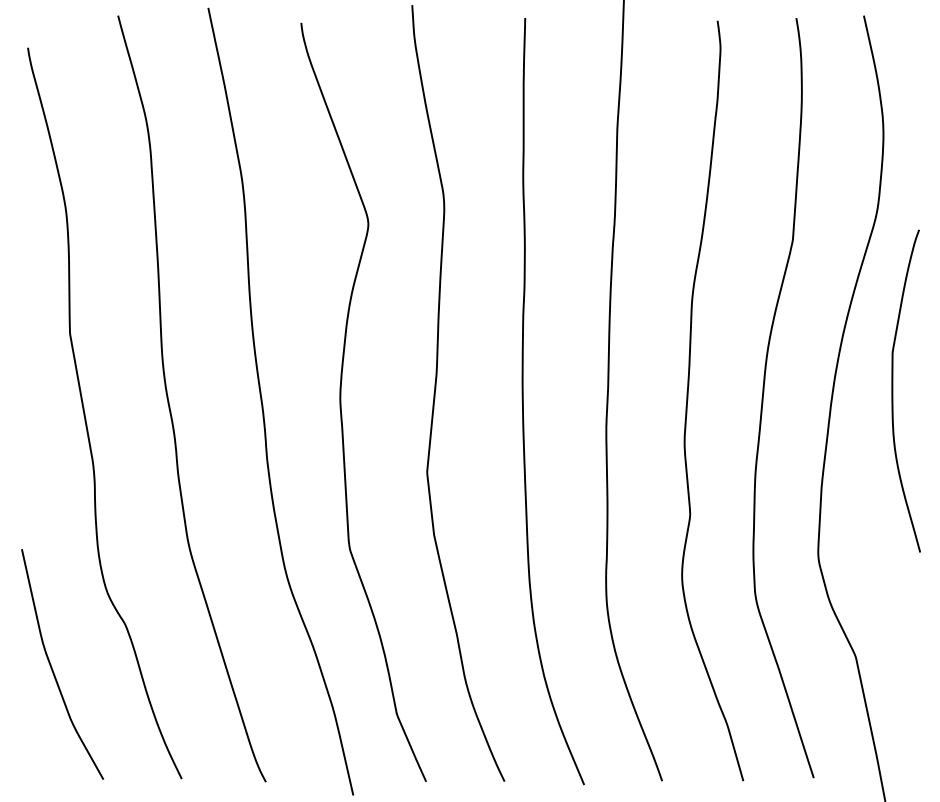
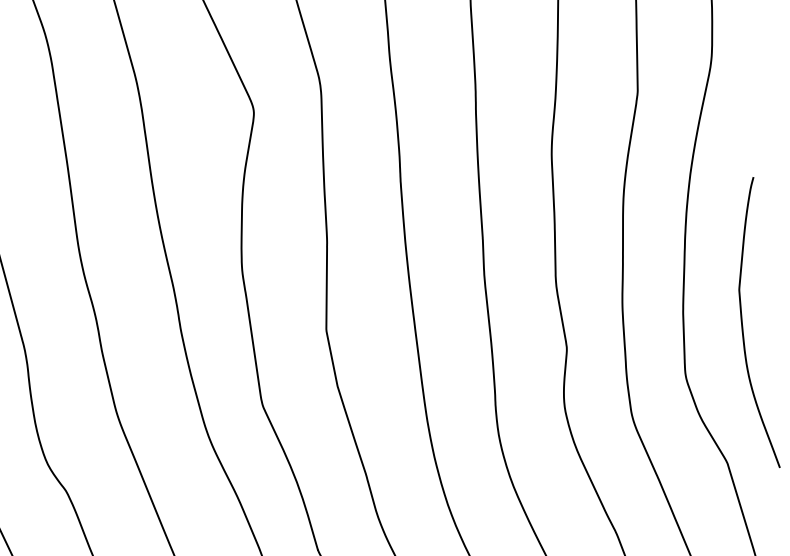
curve: (893, 390) -> (743, 323), moved

